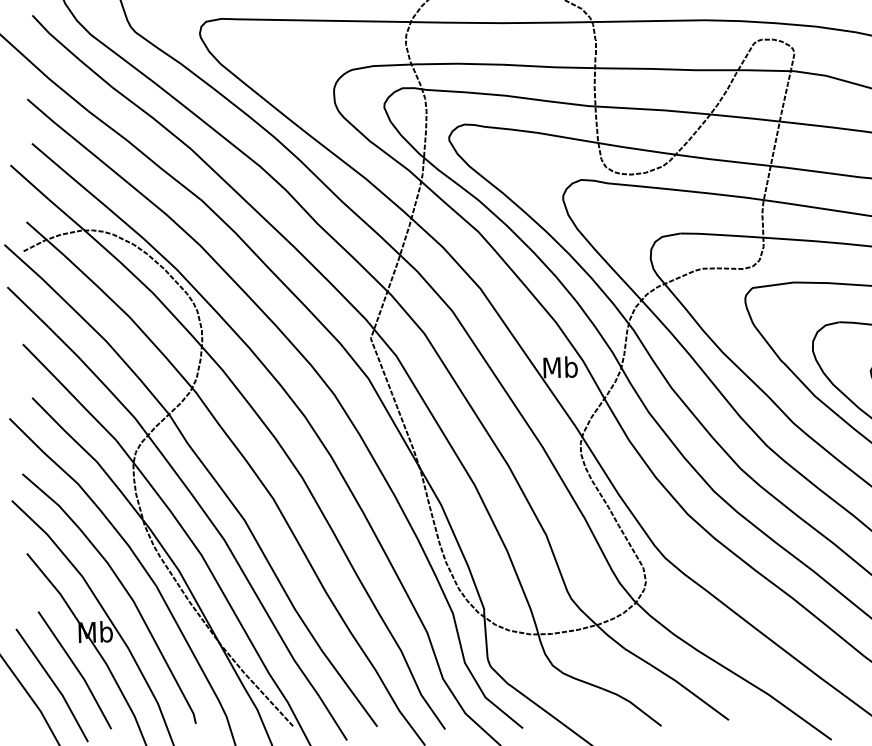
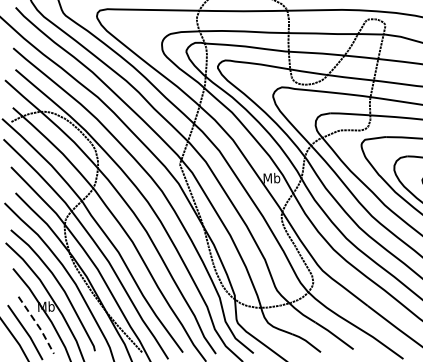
line: (79, 670) -> (38, 325), solid -> dashed

